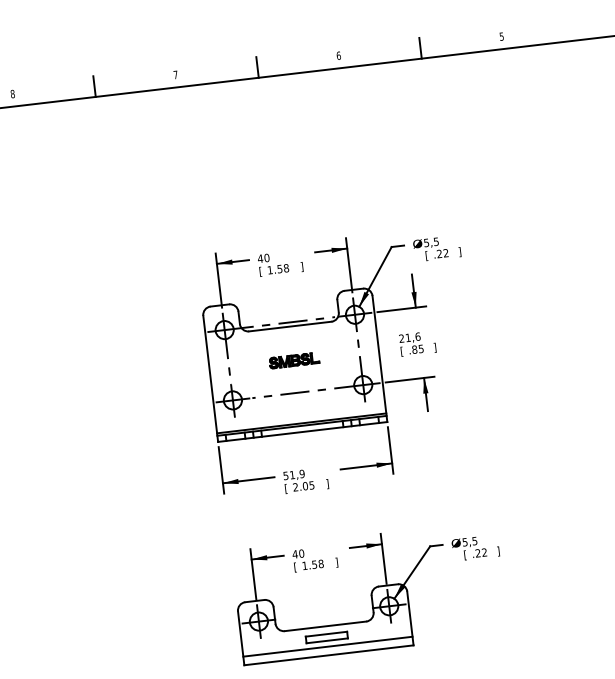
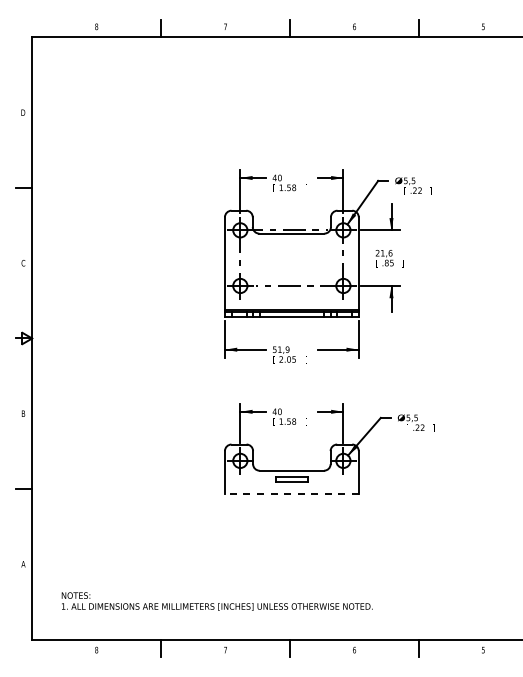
part: (293, 360) -> (291, 260), removed
line: (327, 646) -> (291, 486), removed
line: (328, 655) -> (291, 493), solid -> dashed

